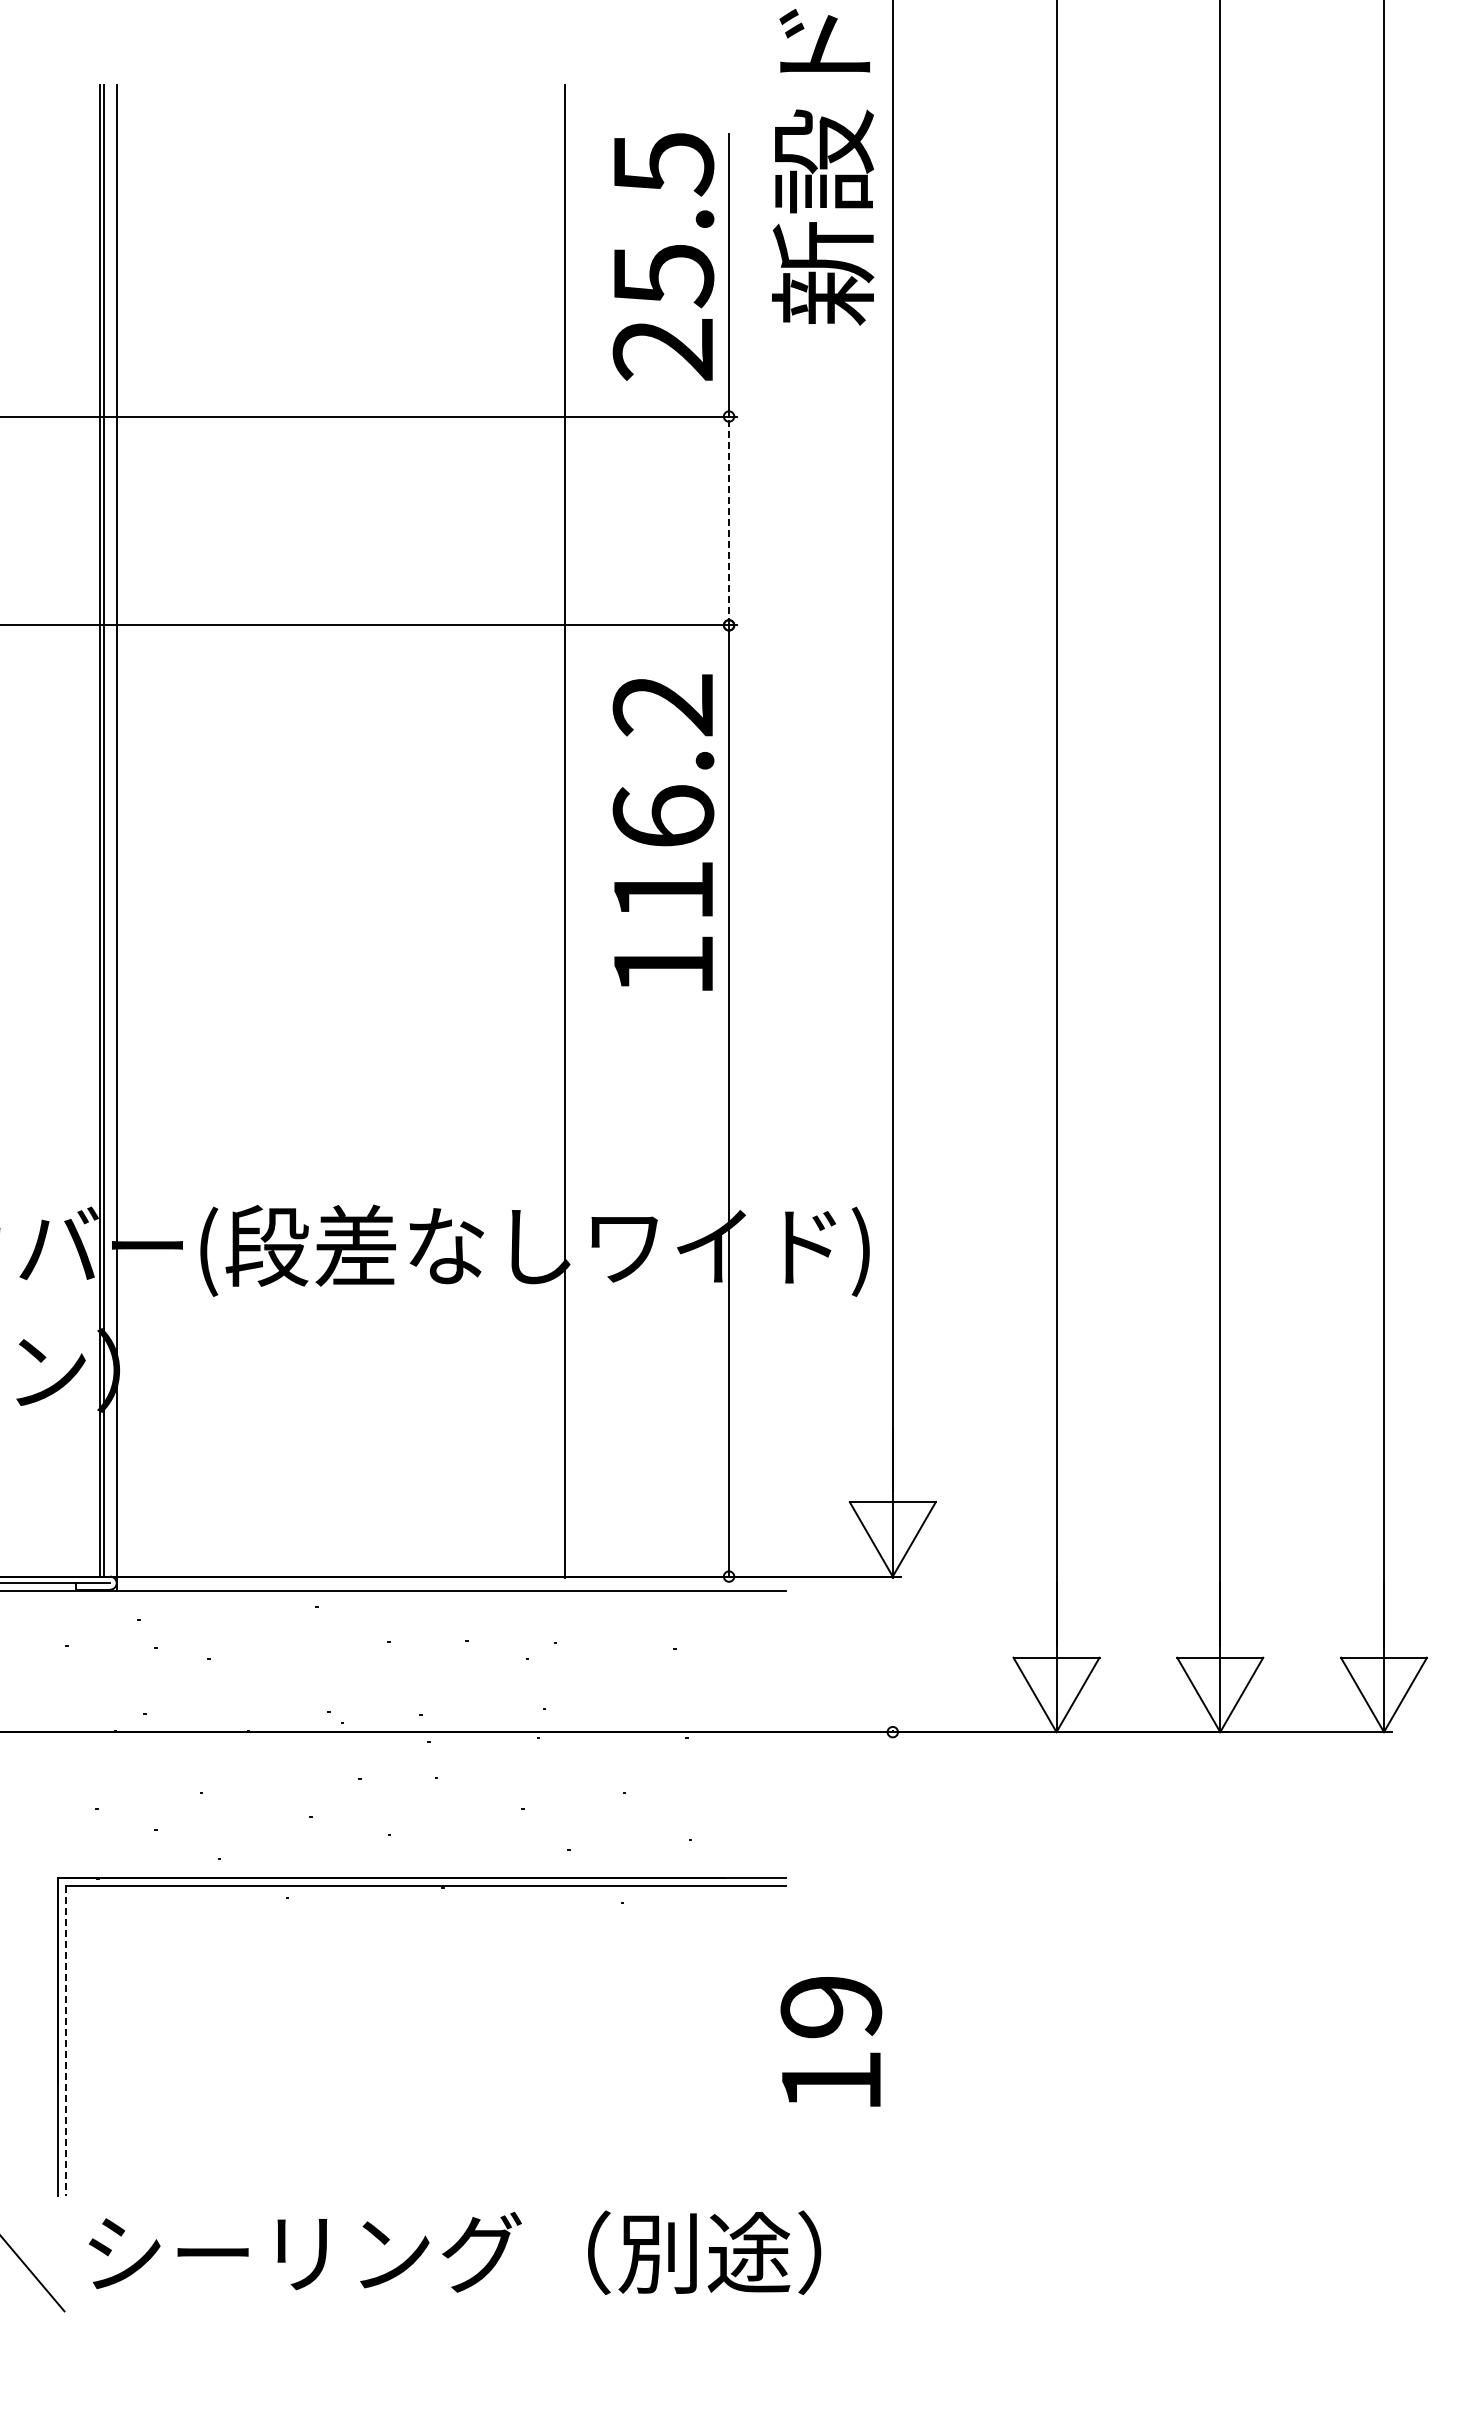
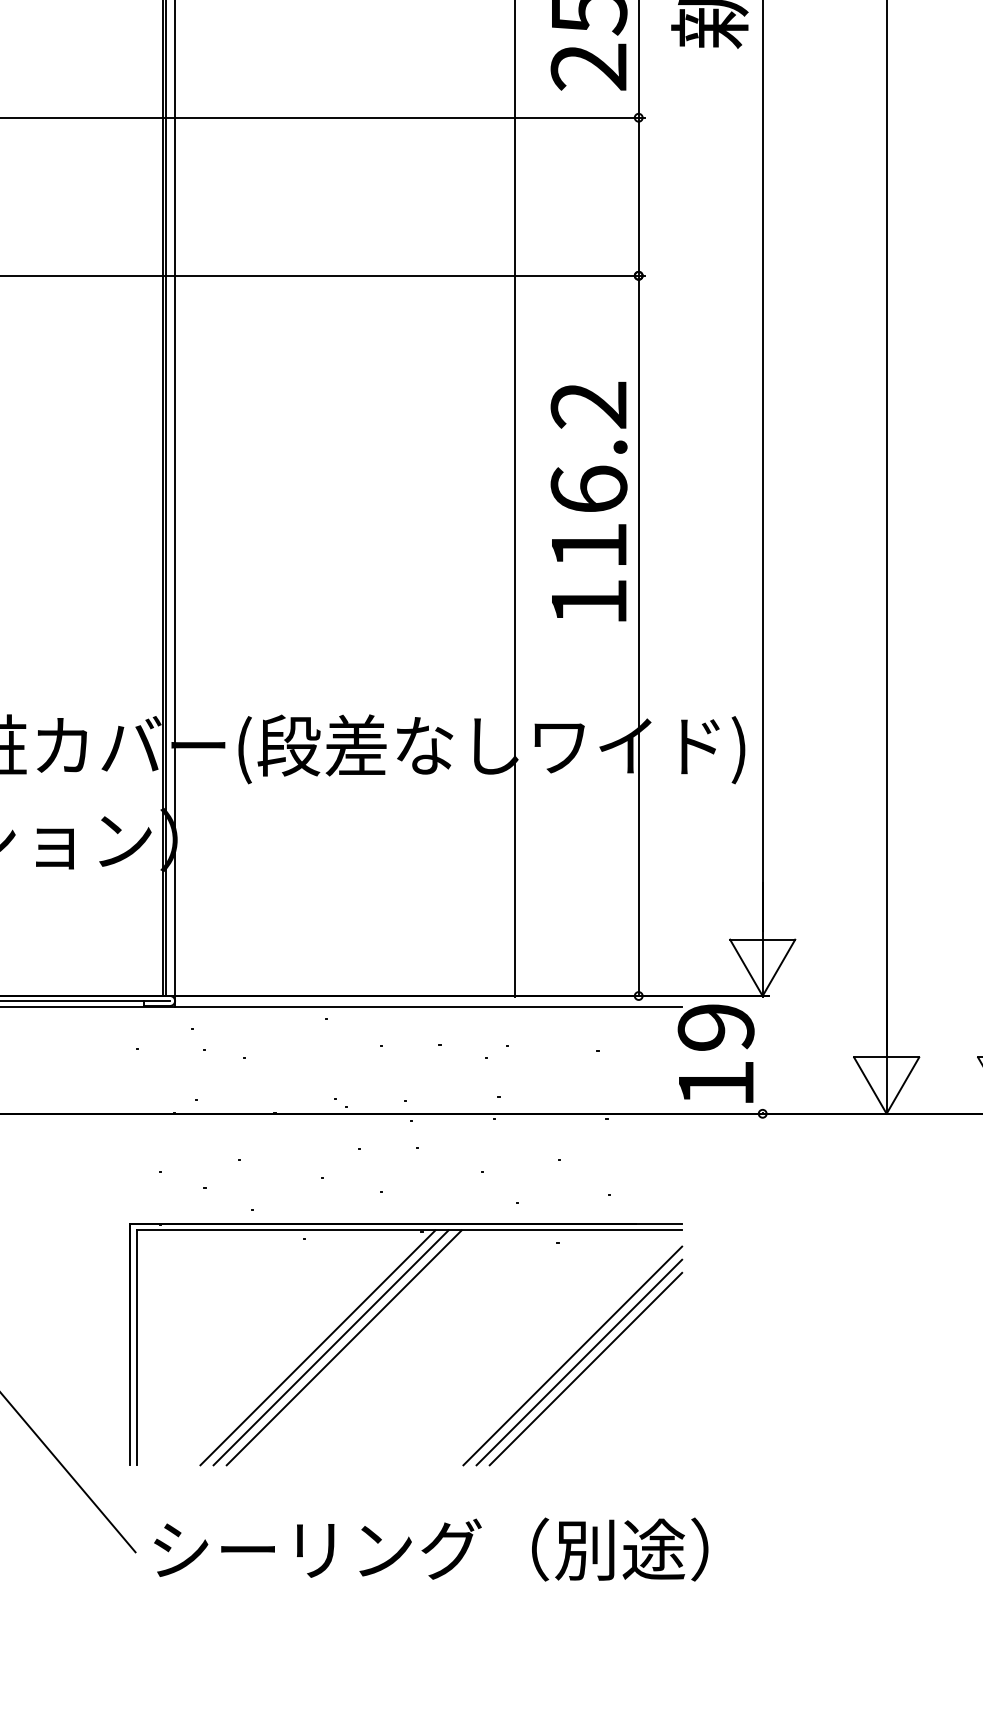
line: (729, 520) -> (639, 196), dashed -> solid
text: (663, 832) -> (589, 501), moved
line: (65, 2041) -> (136, 1347), dashed -> solid
line: (305, 2041) -> (318, 1347), added
line: (322, 2041) -> (330, 1347), added
line: (339, 2041) -> (343, 1347), added
text: (831, 2041) -> (716, 1053), moved
line: (641, 2051) -> (572, 1355), added
line: (650, 2060) -> (579, 1362), added
line: (659, 2069) -> (586, 1369), added
text: (454, 2252) -> (430, 1549), moved

